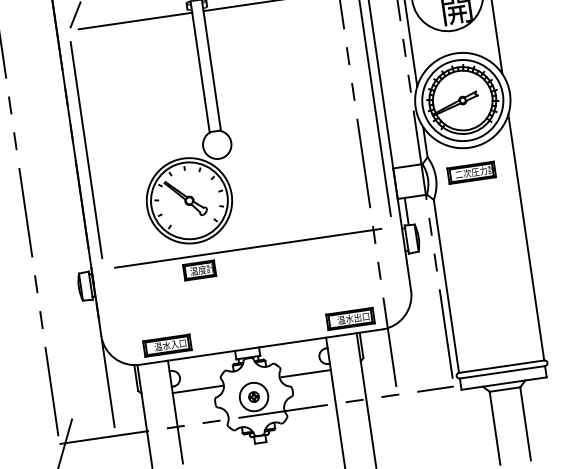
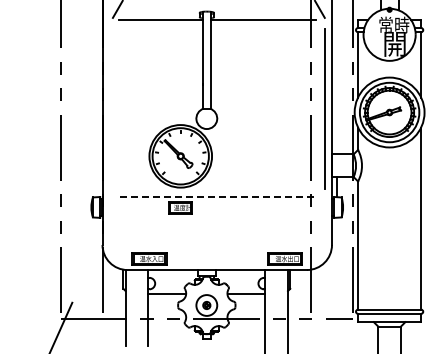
line: (86, 149) -> (111, 108), removed
part: (471, 172) -> (388, 165), removed
line: (248, 248) -> (218, 197), solid -> dashed

